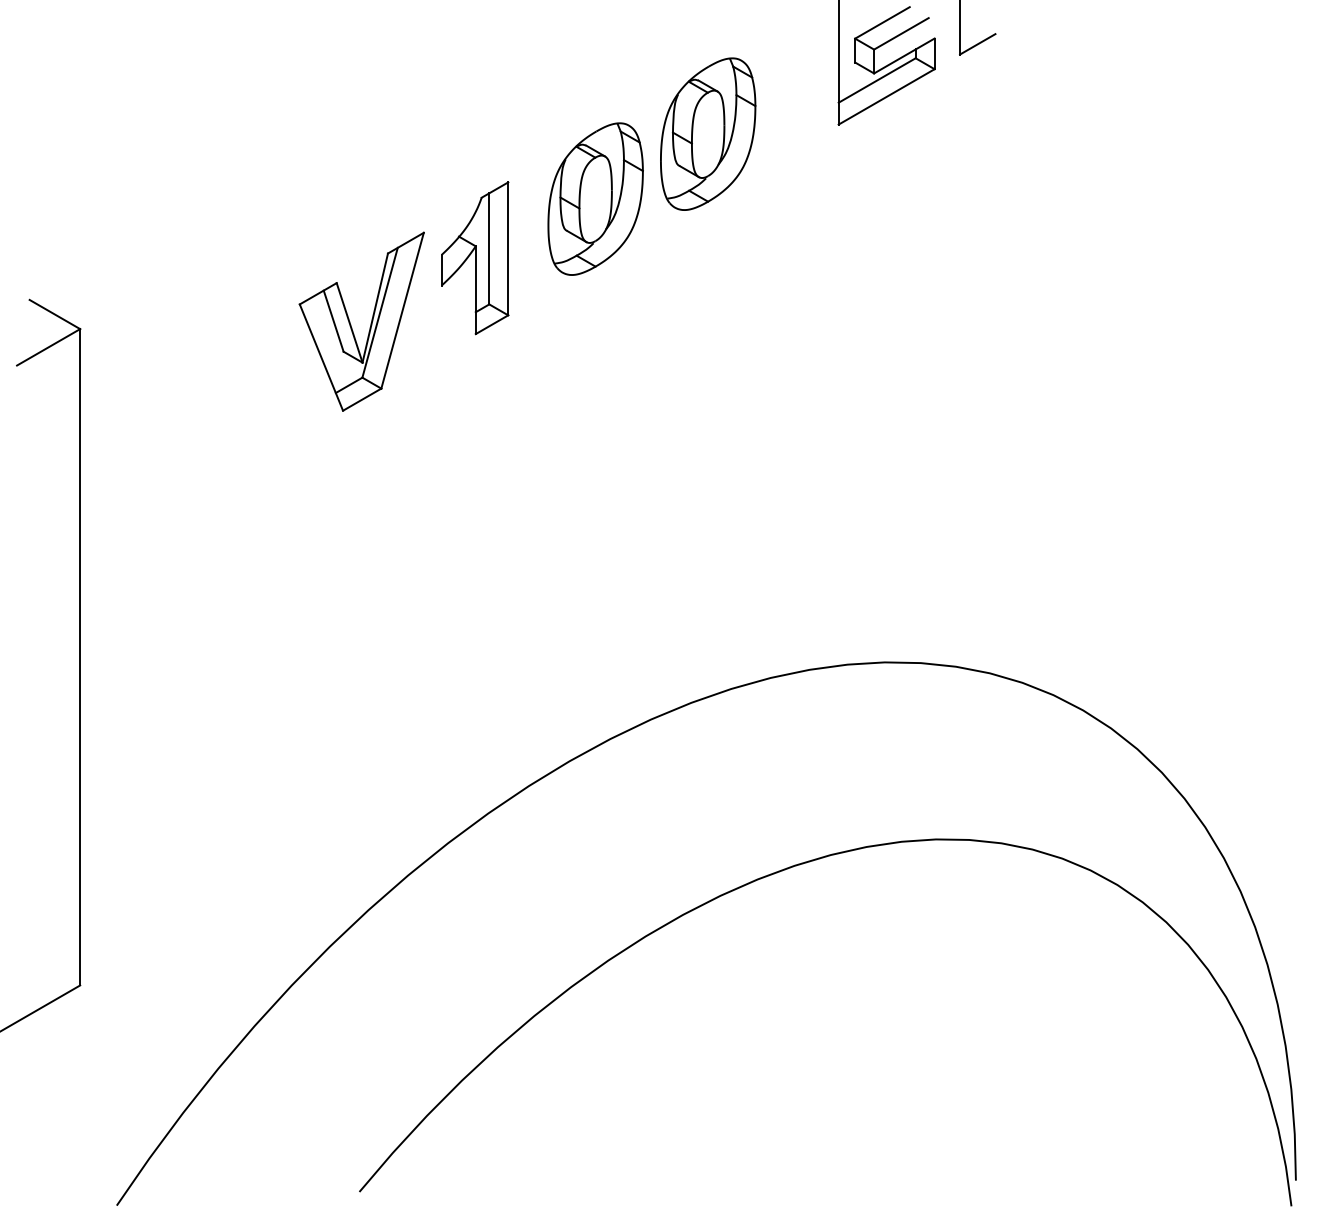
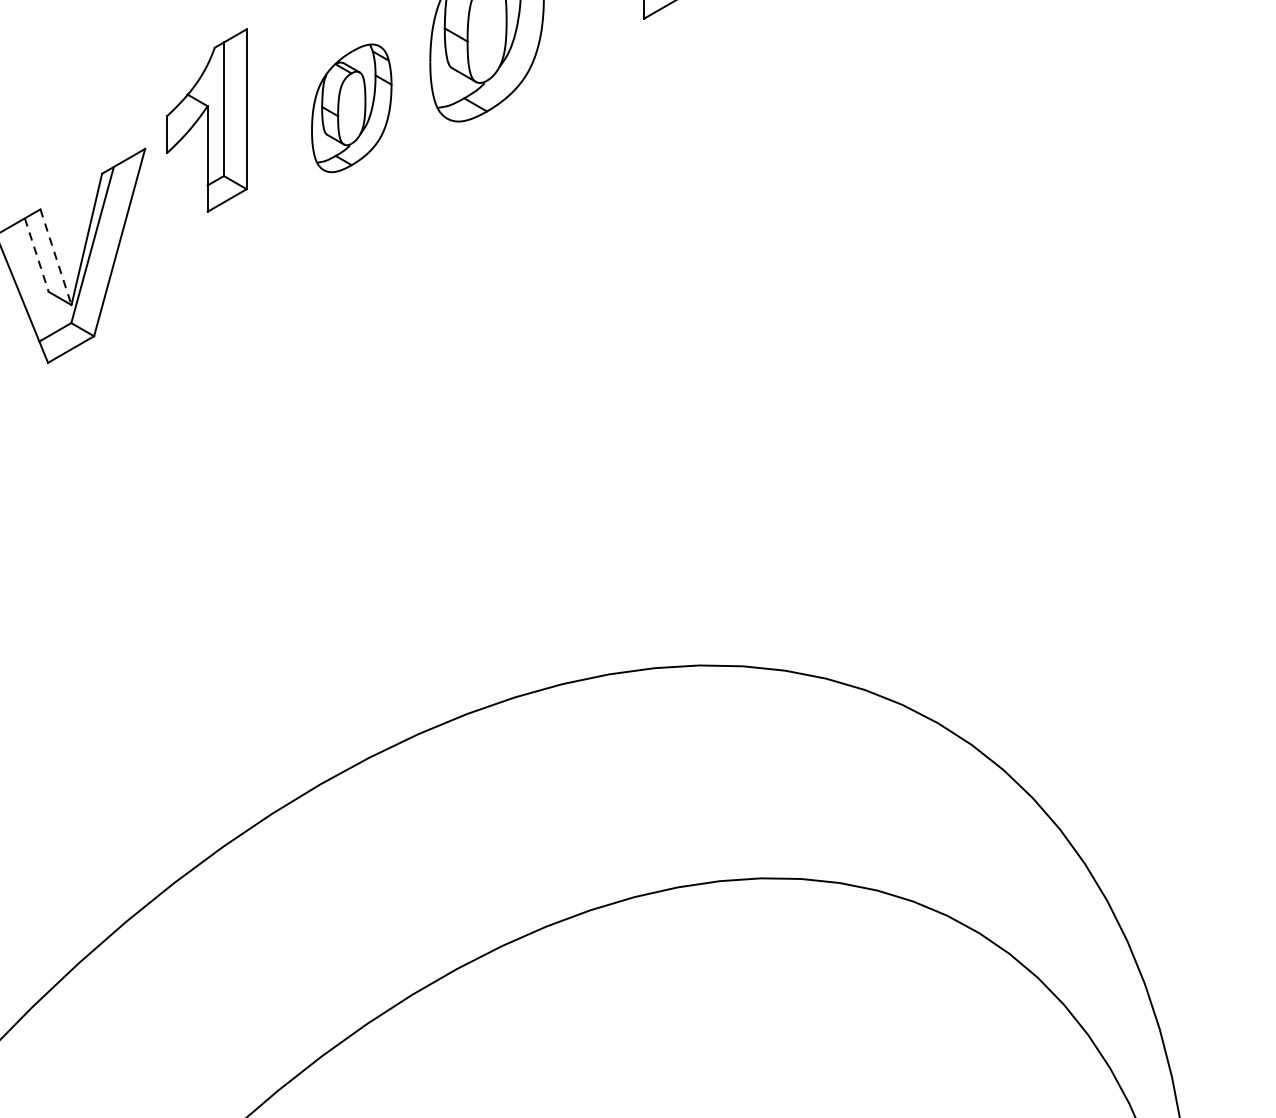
part: (595, 198) -> (351, 107), size x0.7
part: (475, 258) -> (207, 120), moved
line: (333, 321) -> (36, 255), solid -> dashed
line: (349, 322) -> (55, 256), solid -> dashed

